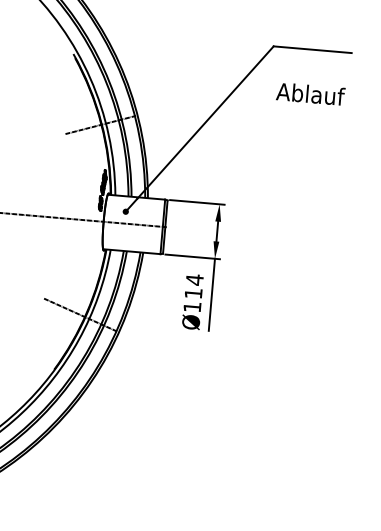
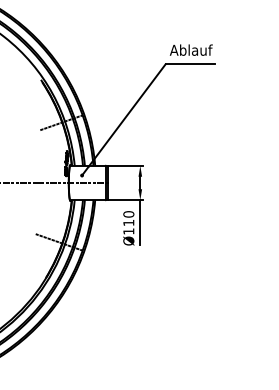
text: (309, 92) -> (190, 49), moved
text: (194, 280) -> (128, 214), Ø114 -> Ø110

